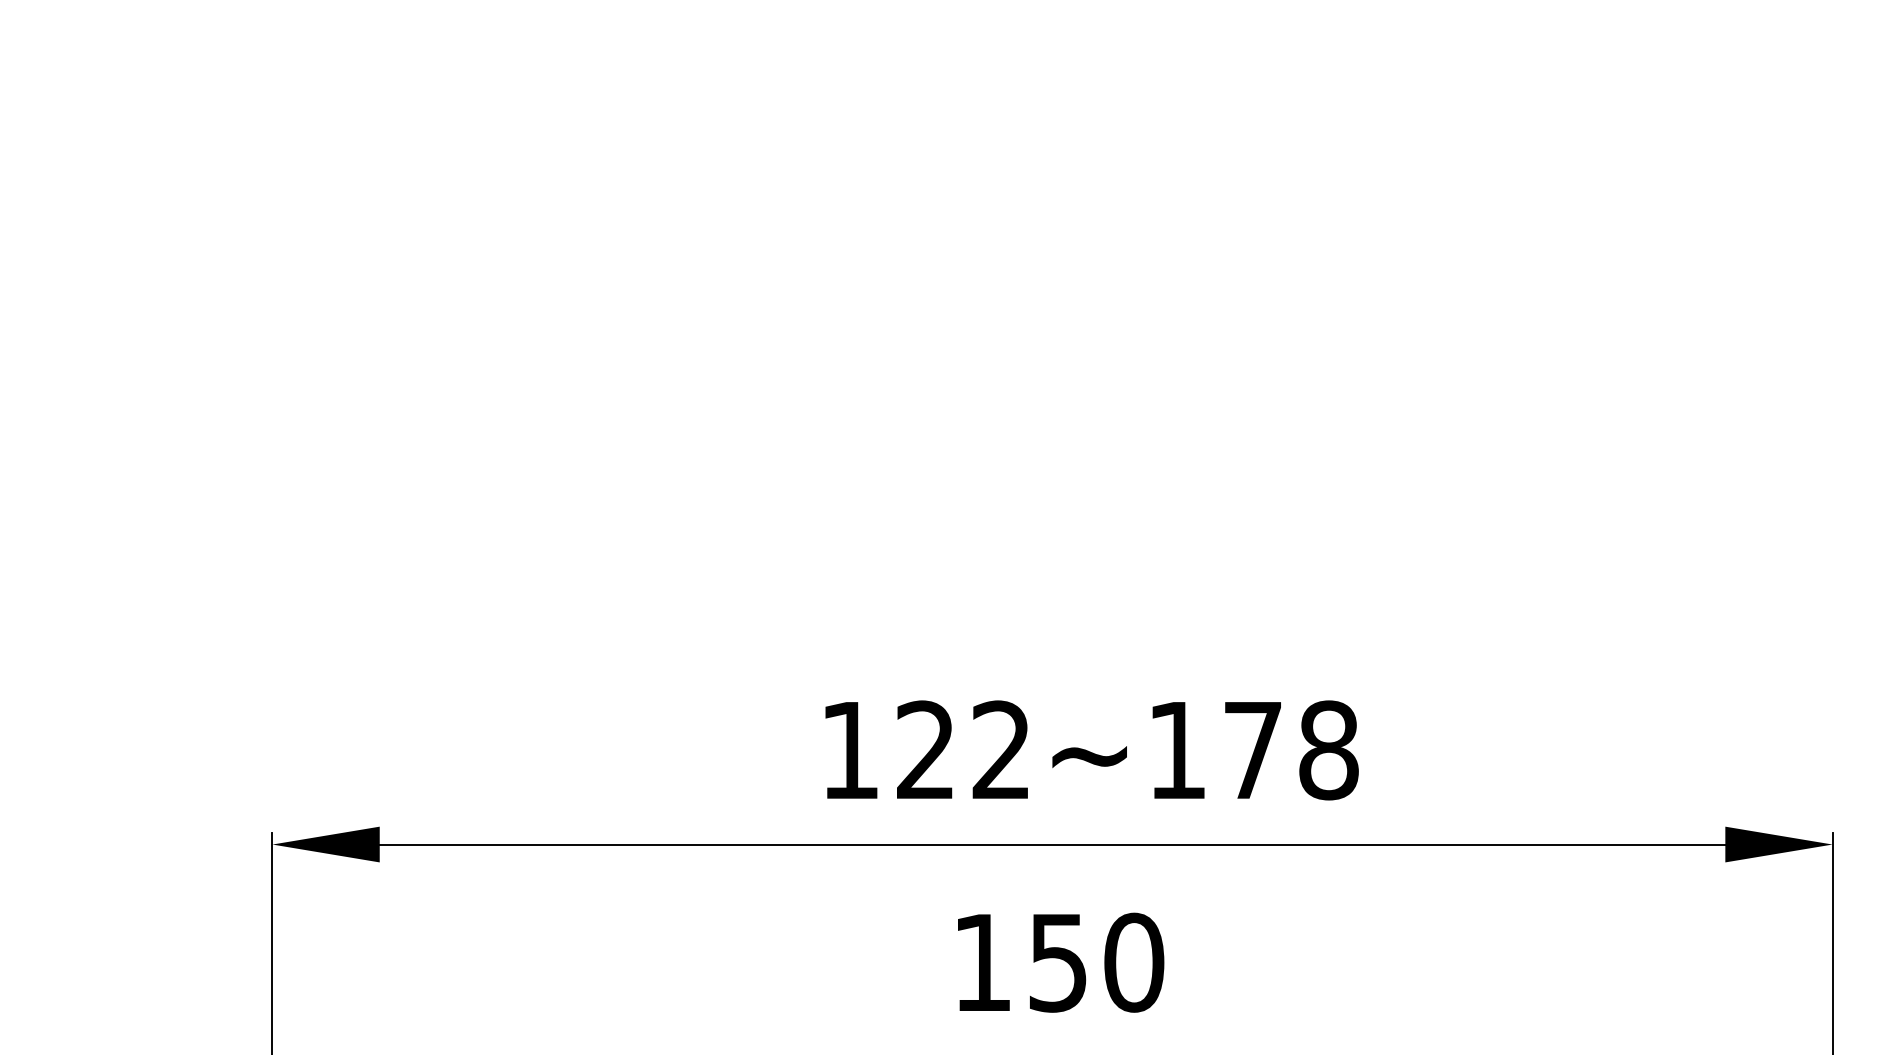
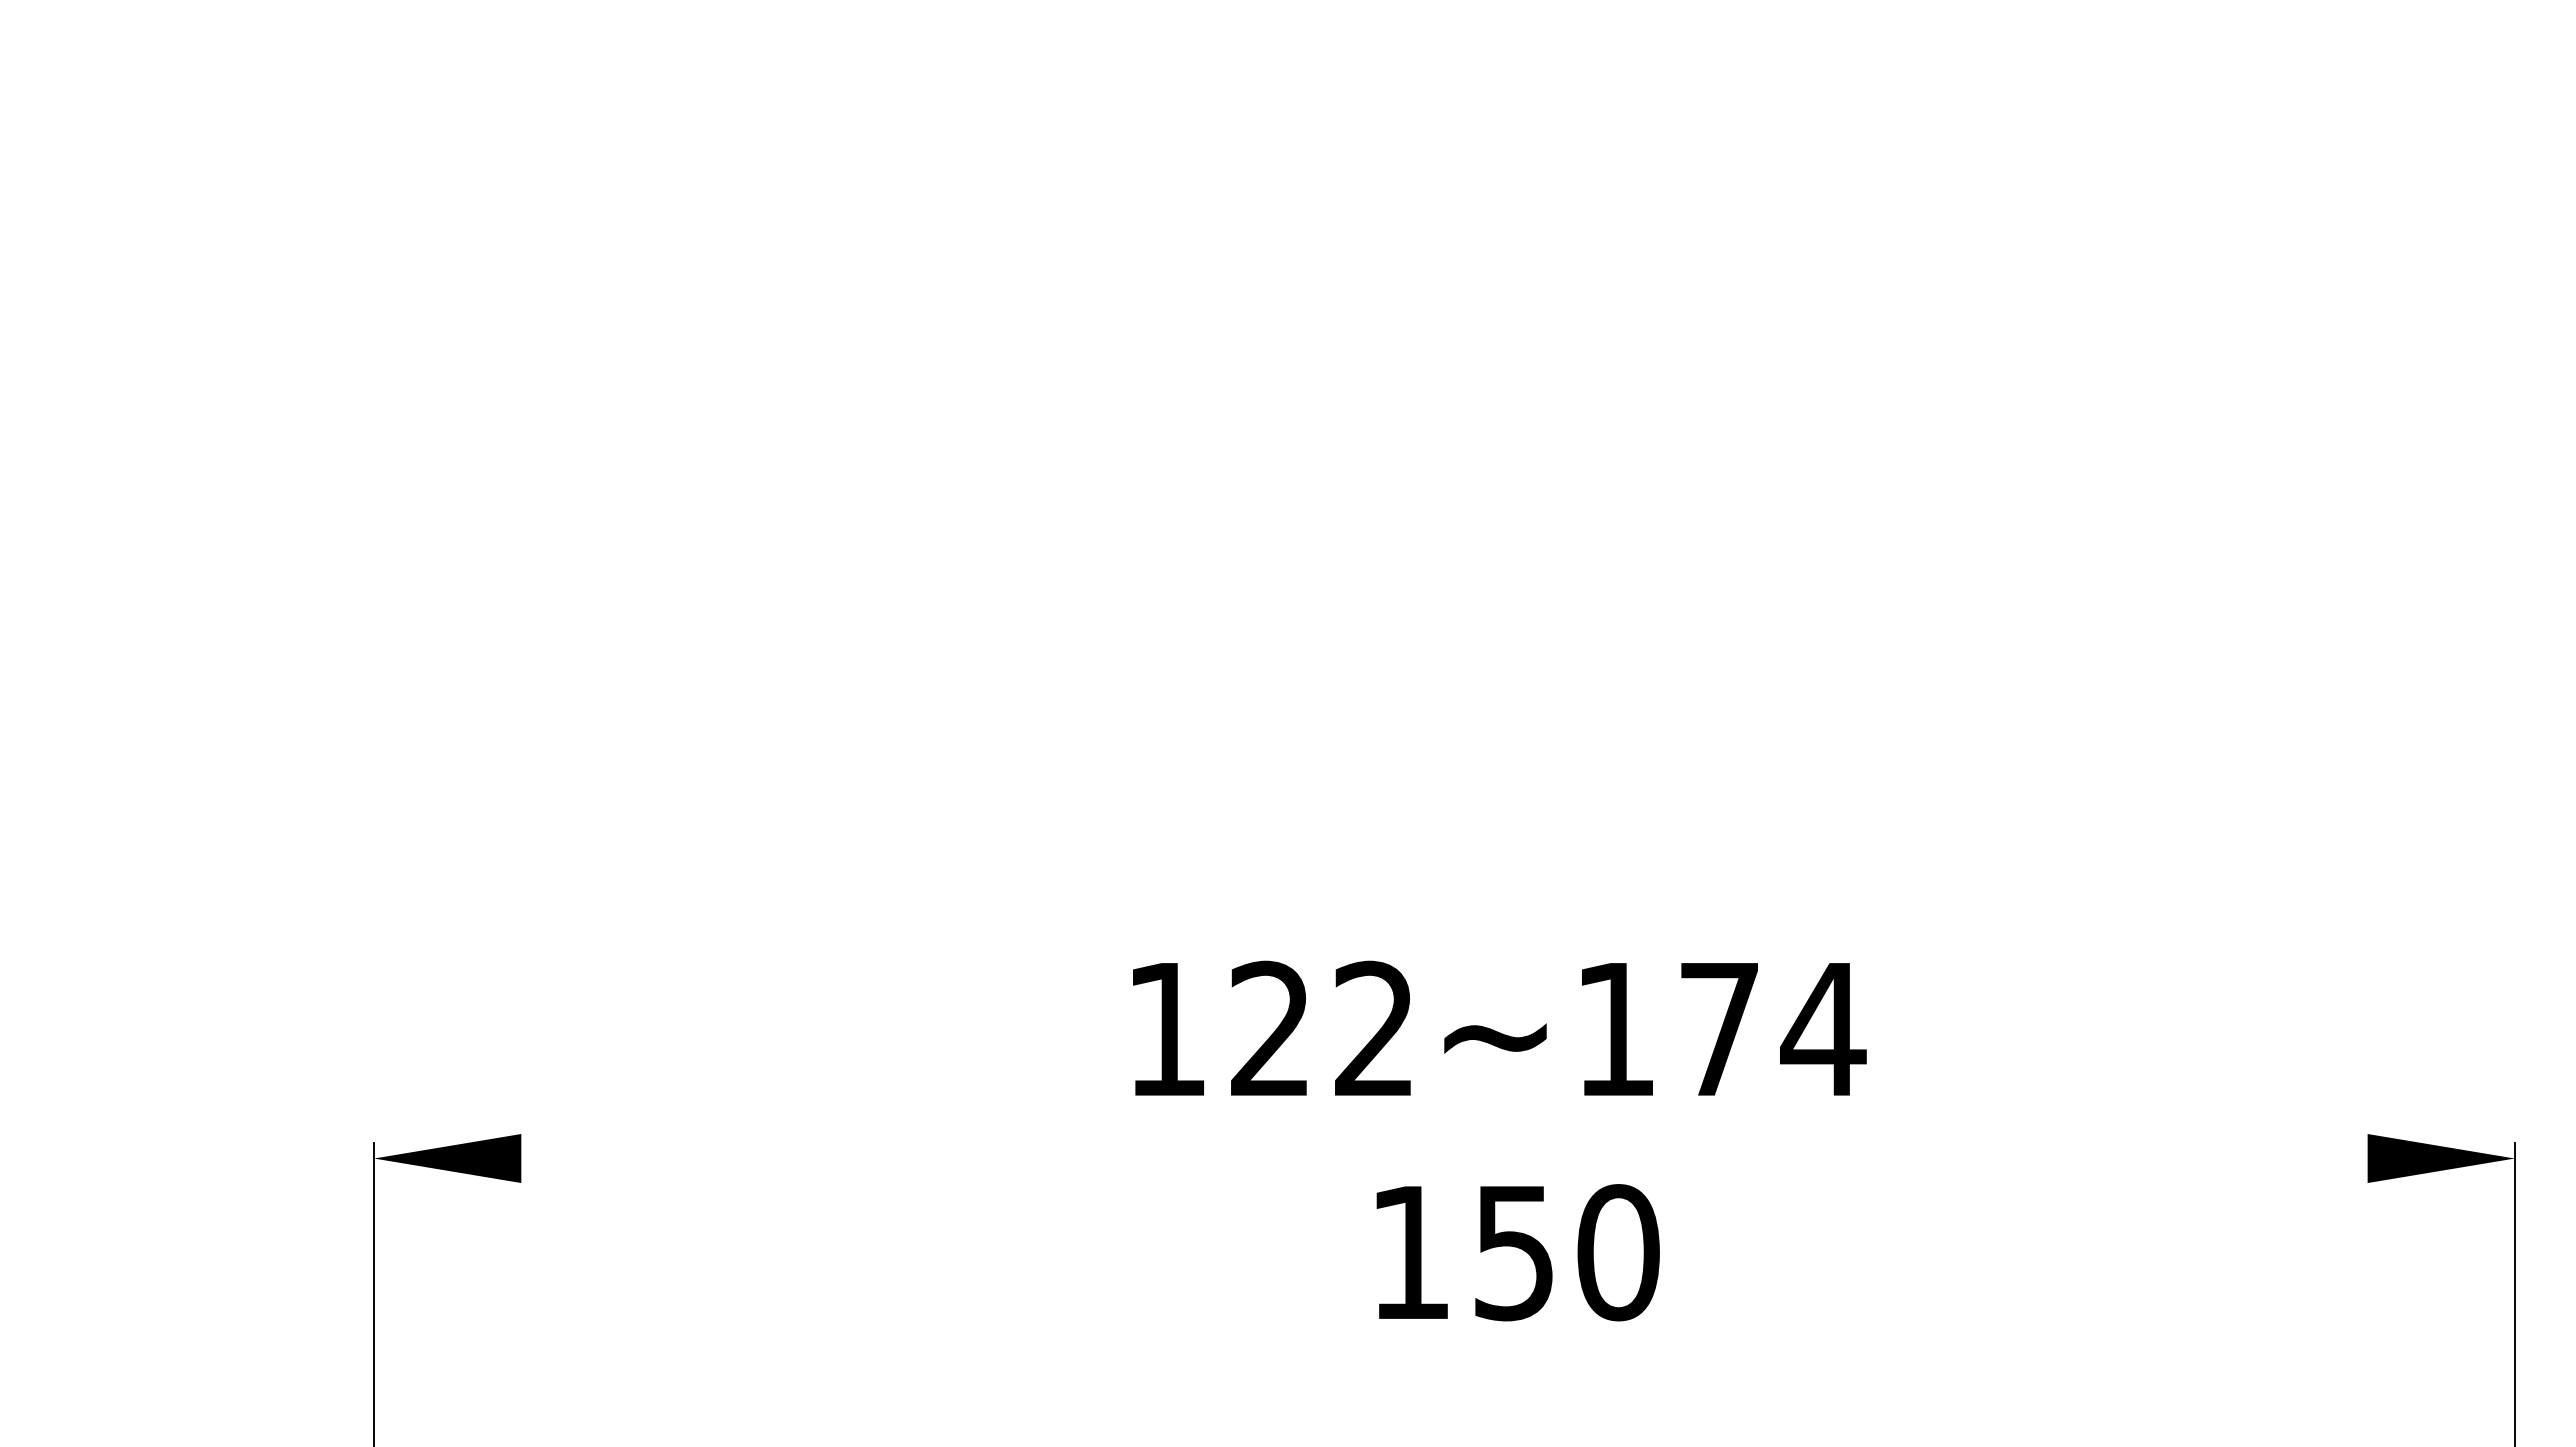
text: (1328, 750) -> (1823, 1029), 122~178 -> 122~174
line: (1052, 844) -> (1444, 1158), removed
text: (1060, 962) -> (1517, 1252), moved

